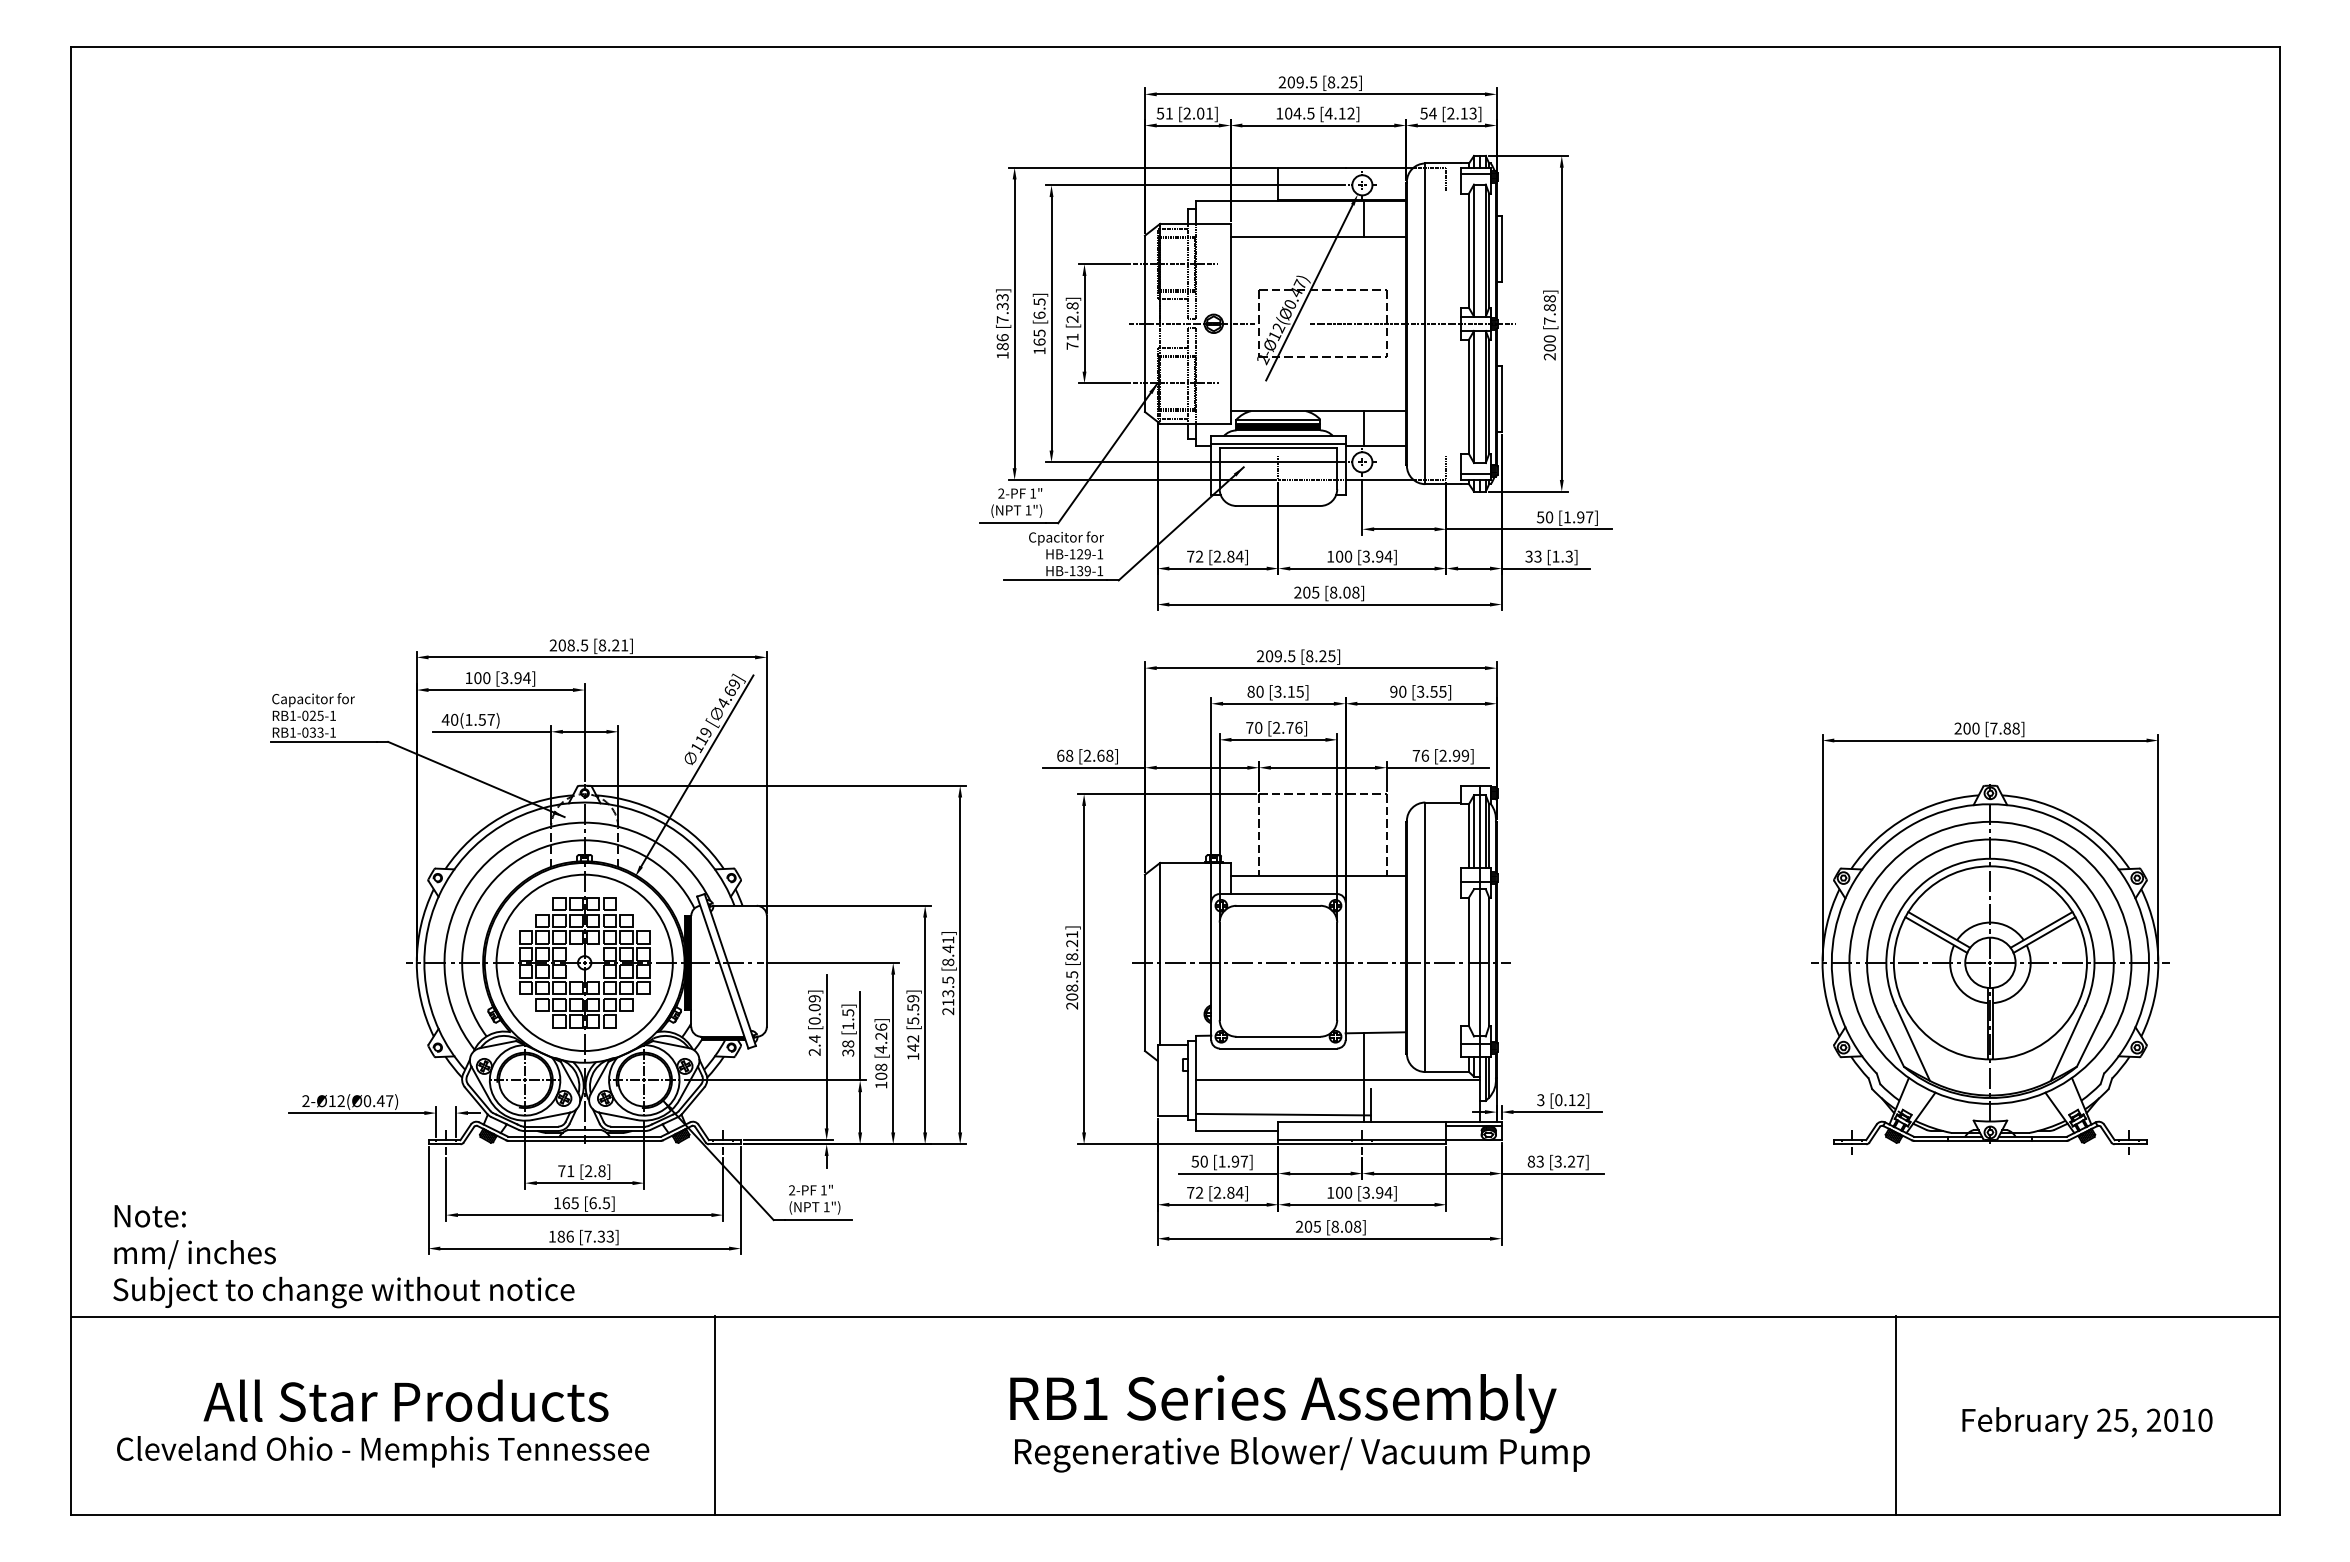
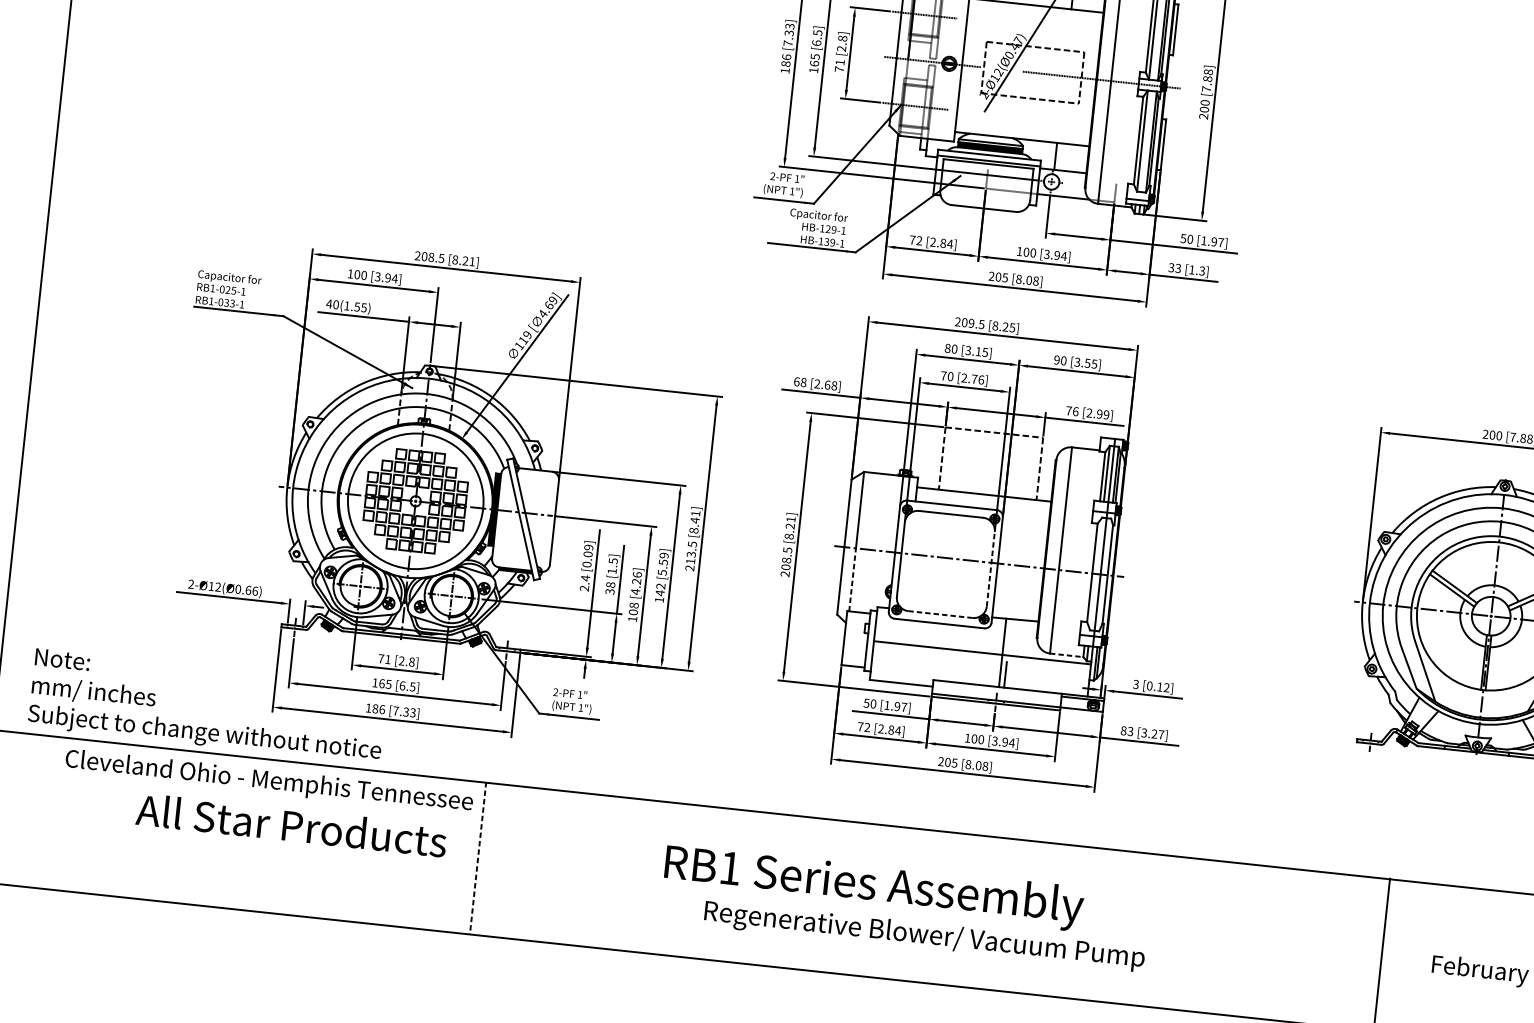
text: (490, 719) -> (363, 307), 40(1.57) -> 40(1.55)
line: (1337, 971) -> (990, 569), solid -> dashed
line: (1160, 1003) -> (852, 579), solid -> dashed
line: (1278, 1036) -> (940, 614), solid -> dashed
line: (1447, 1072) -> (1066, 655), solid -> dashed
text: (384, 1101) -> (251, 591), 2-Ø12(Ø0.47) -> 2-Ø12(Ø0.66)
line: (1283, 1114) -> (937, 674), removed
text: (405, 1400) -> (291, 825), moved
text: (1283, 1403) -> (874, 887), moved
line: (714, 1415) -> (478, 858), solid -> dashed
text: (383, 1451) -> (269, 781), moved

